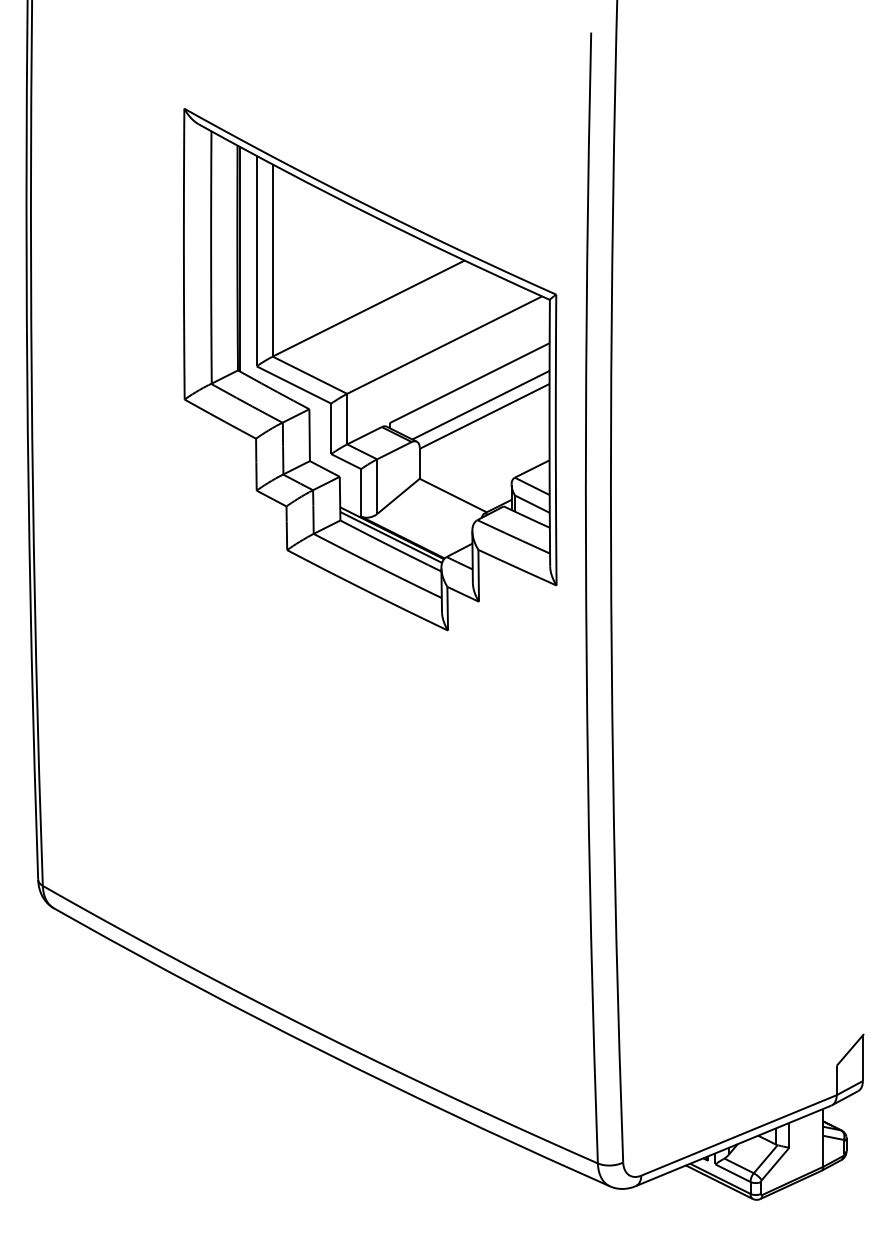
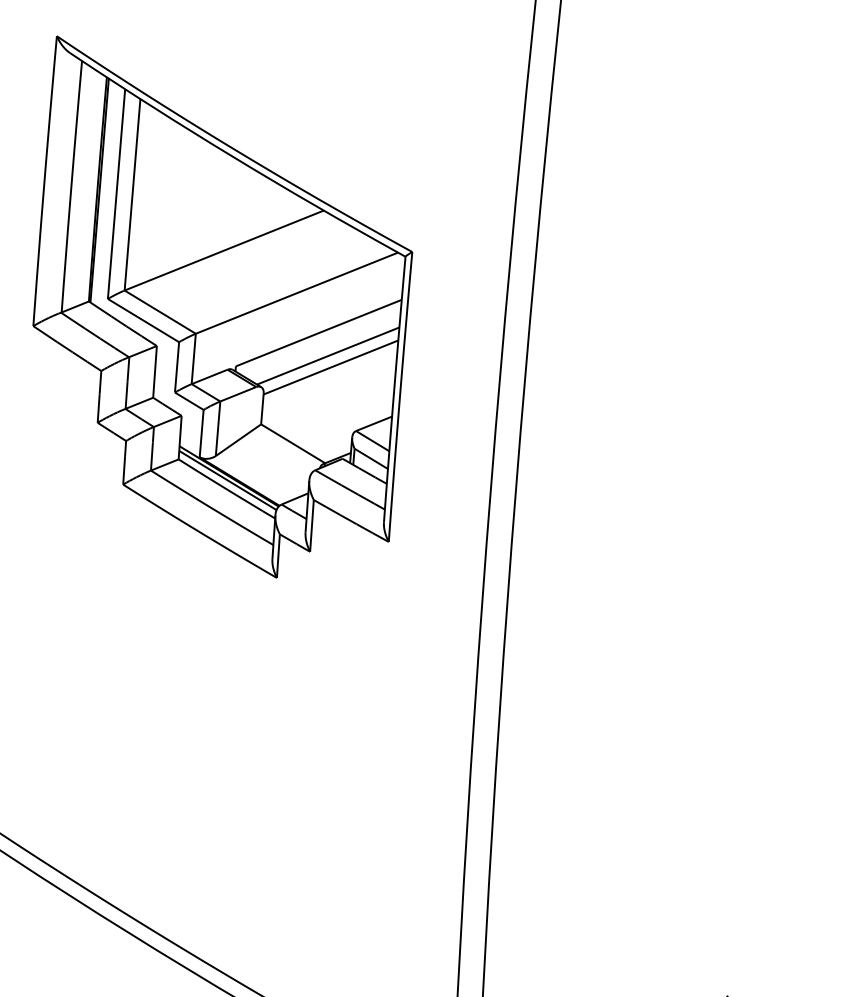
part: (370, 369) -> (221, 311), moved

